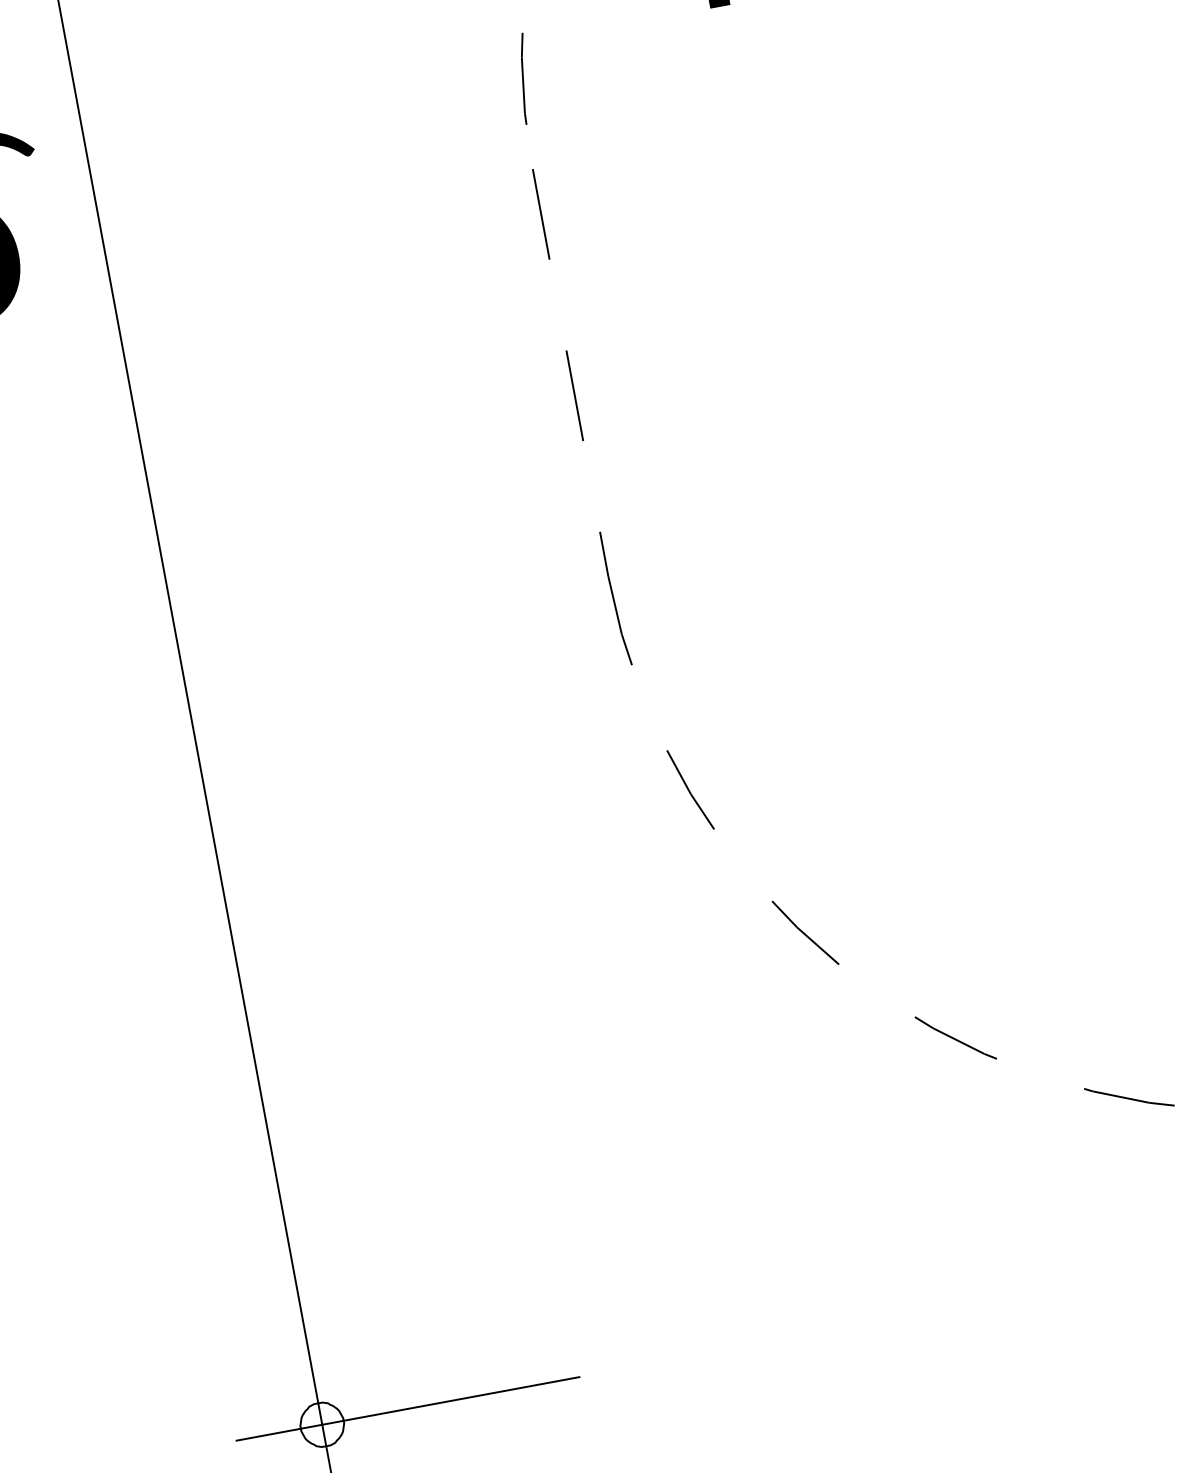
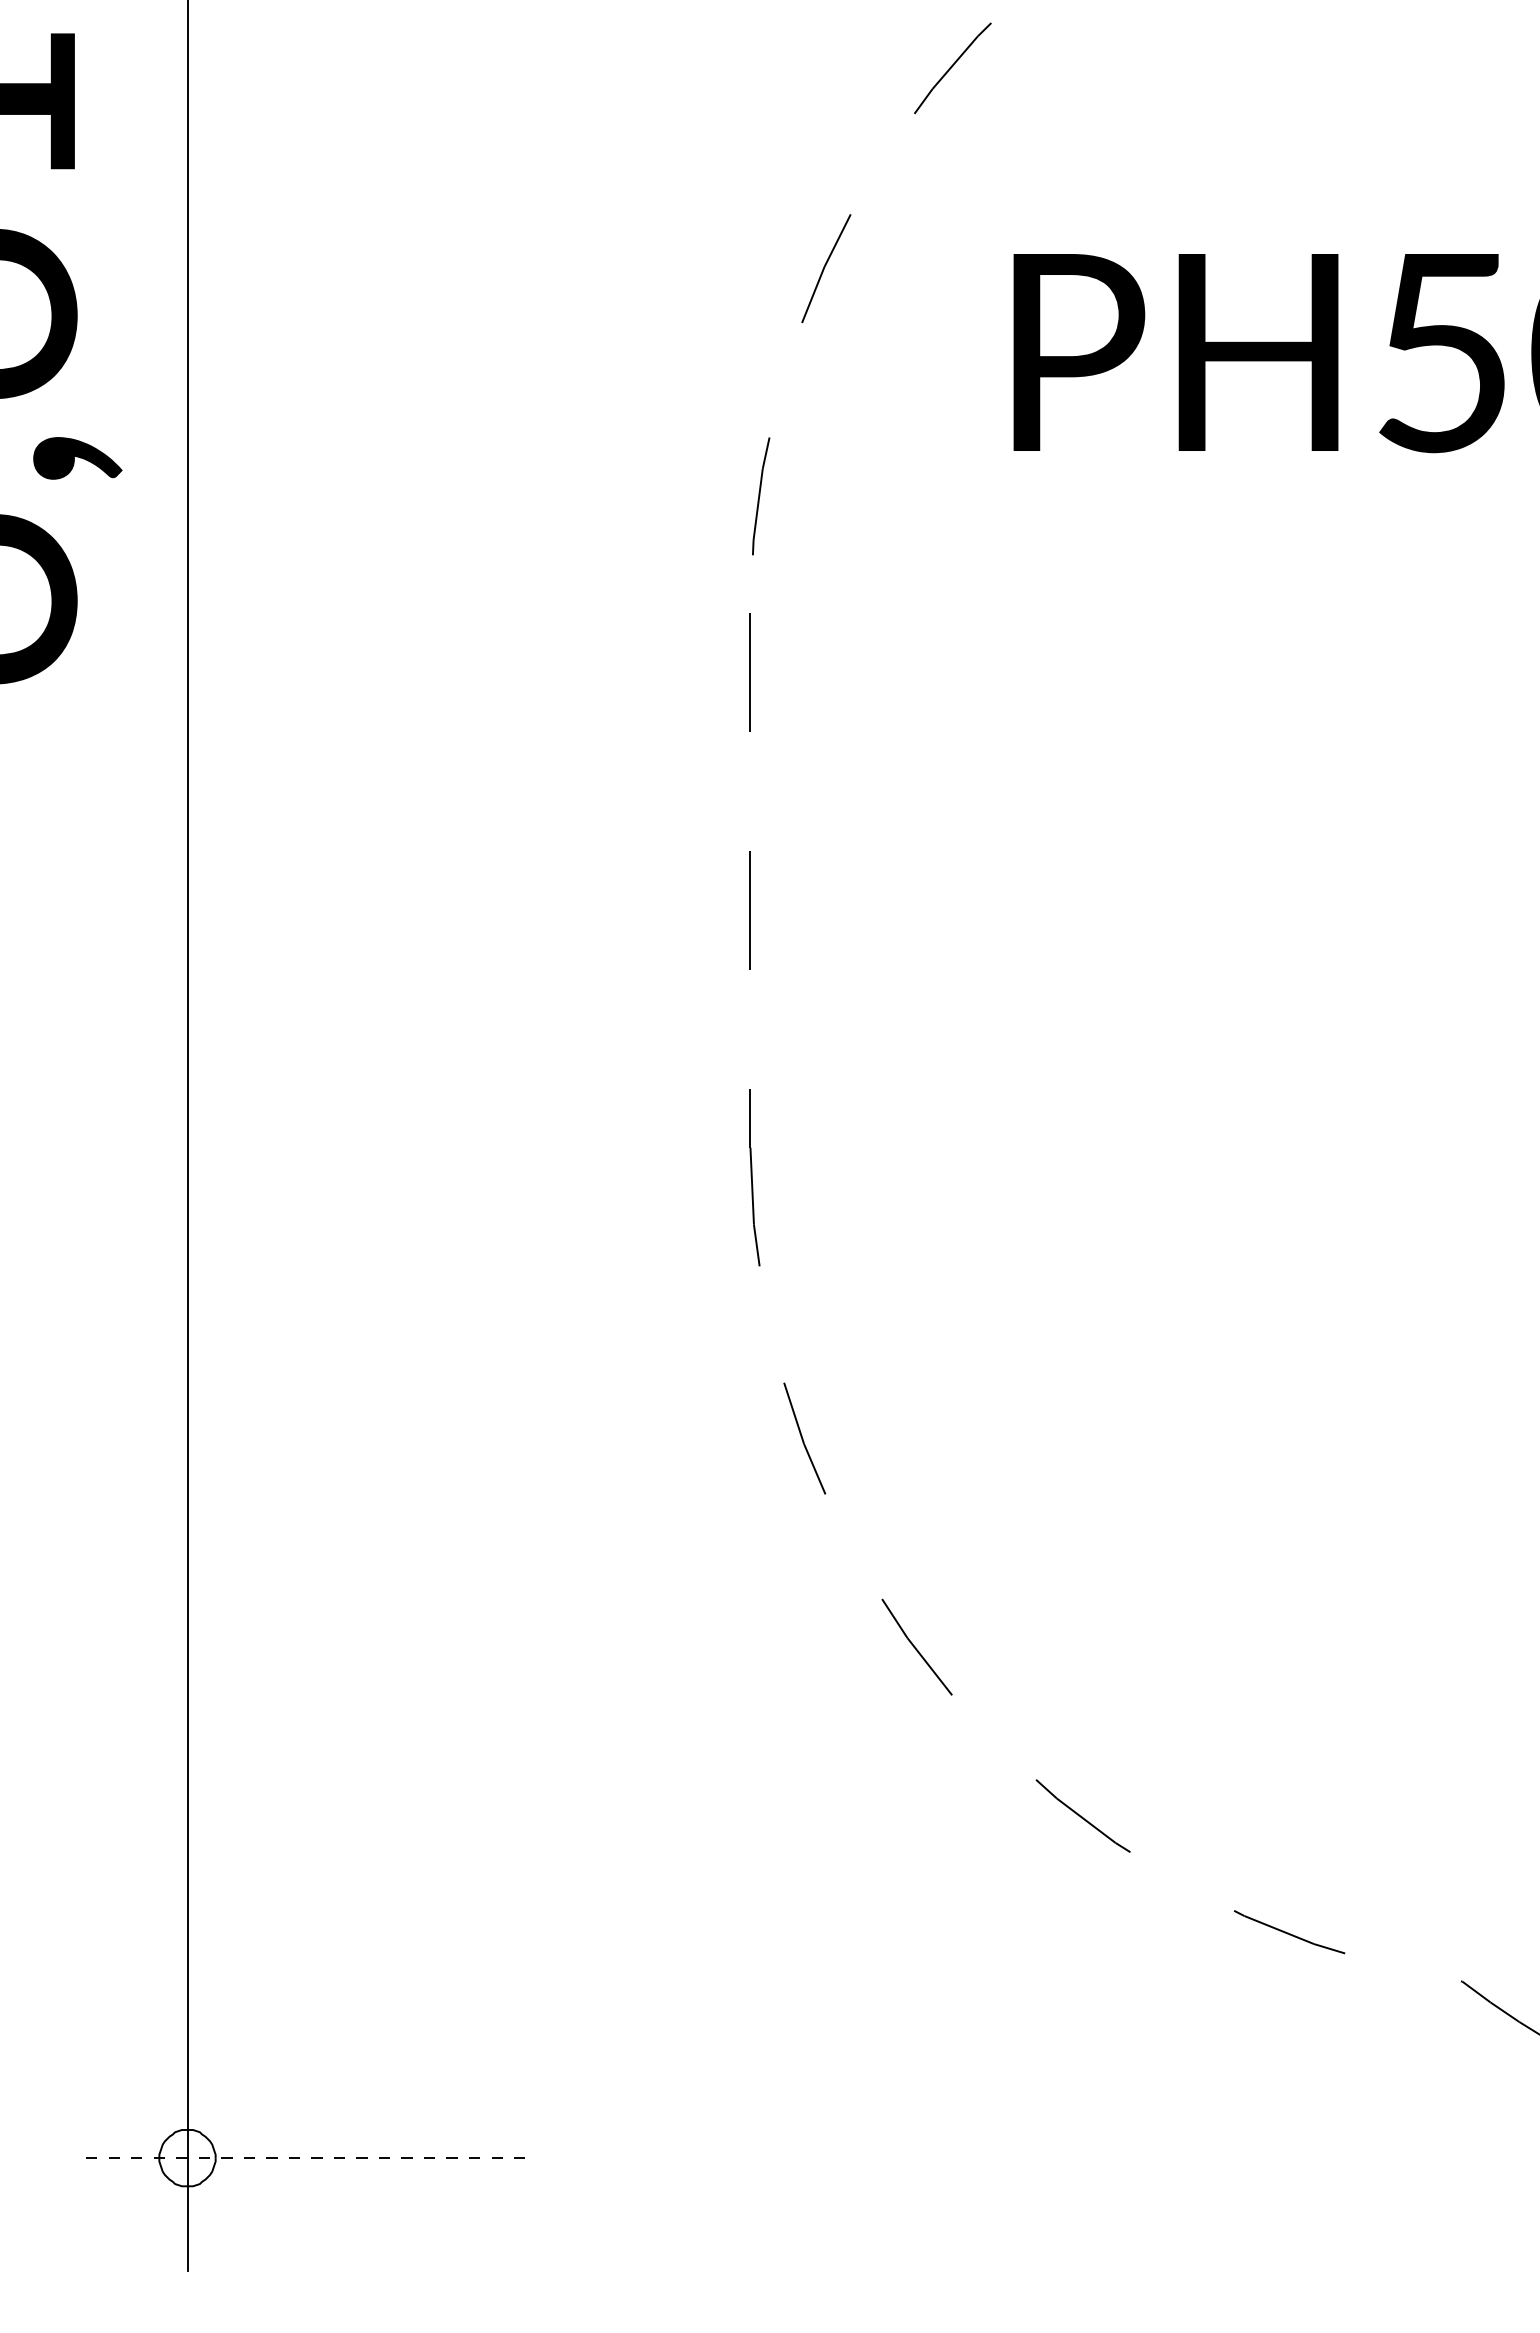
line: (407, 1409) -> (299, 2158), solid -> dashed

